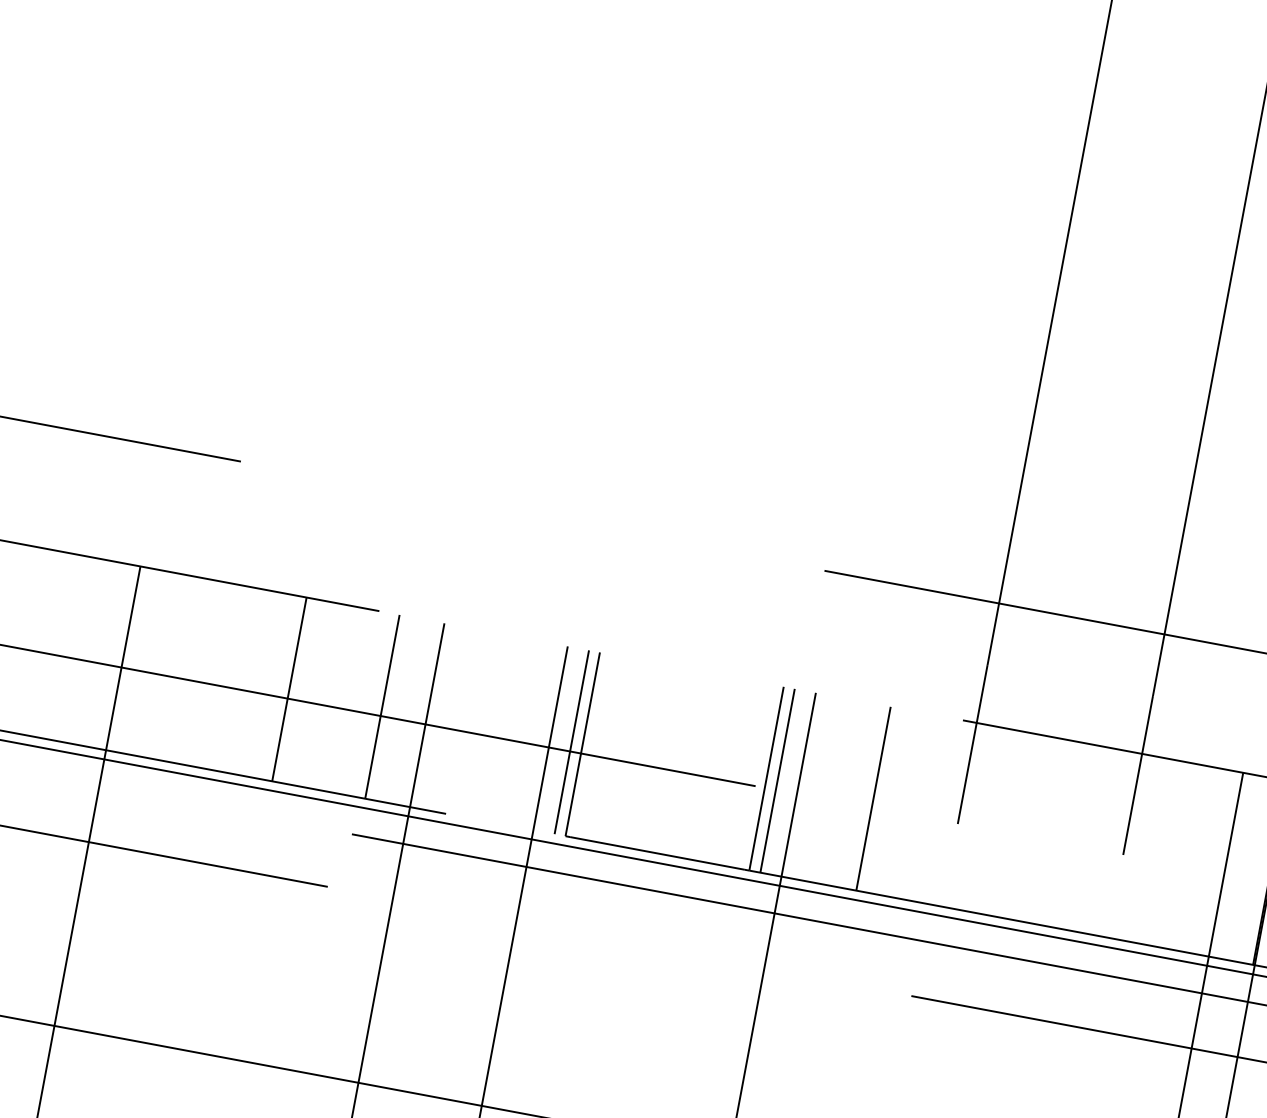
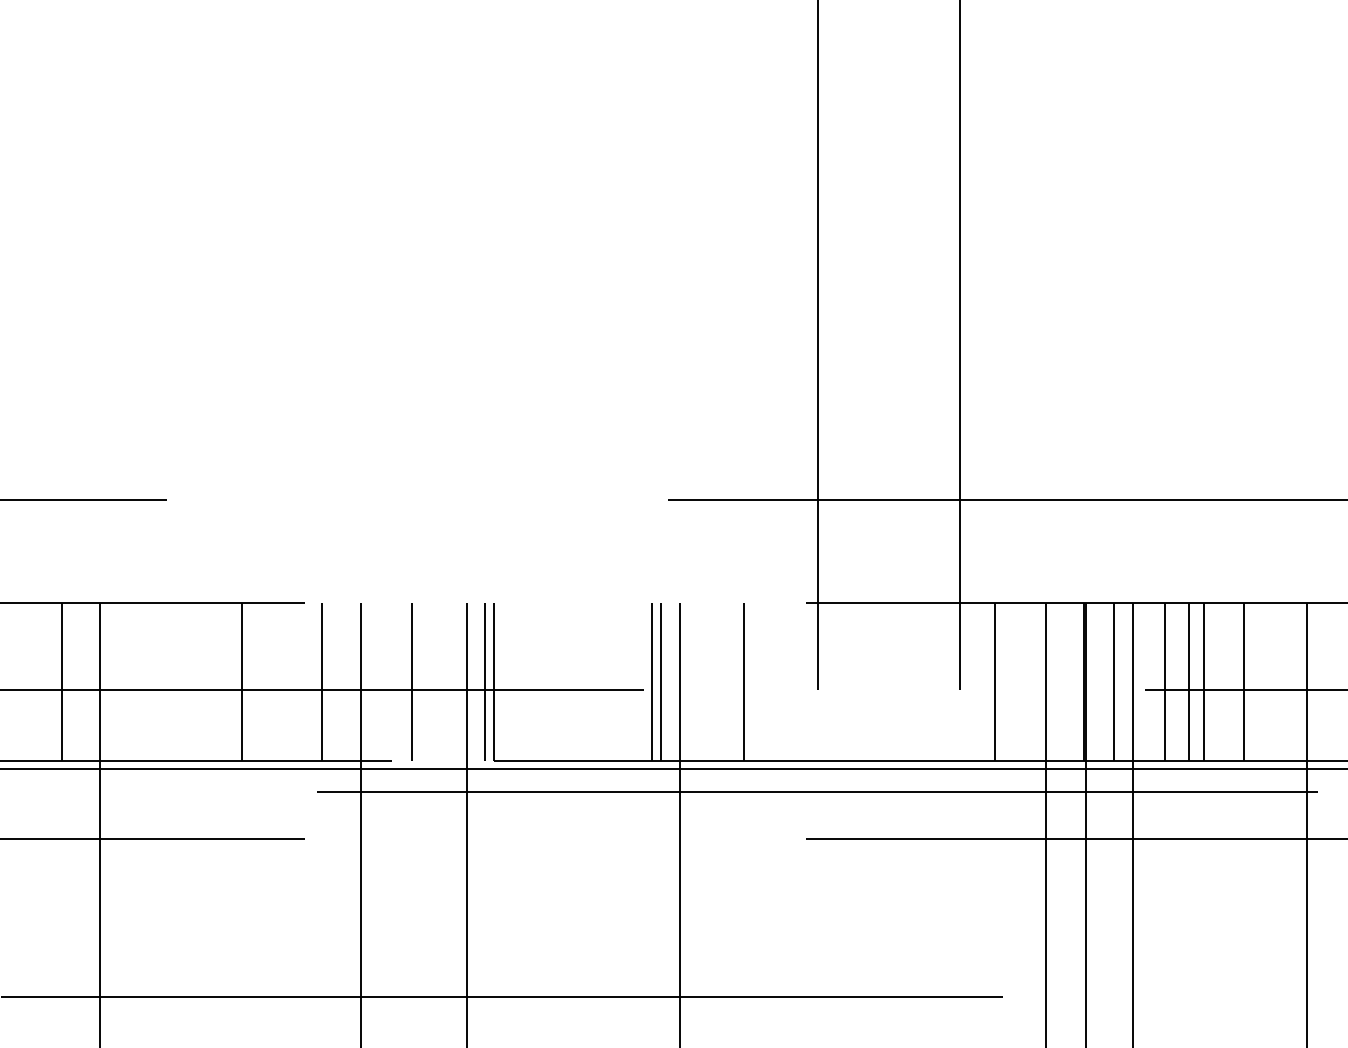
line: (78, 649) -> (61, 681), added
line: (487, 726) -> (412, 681), added
line: (1165, 853) -> (994, 681), added

